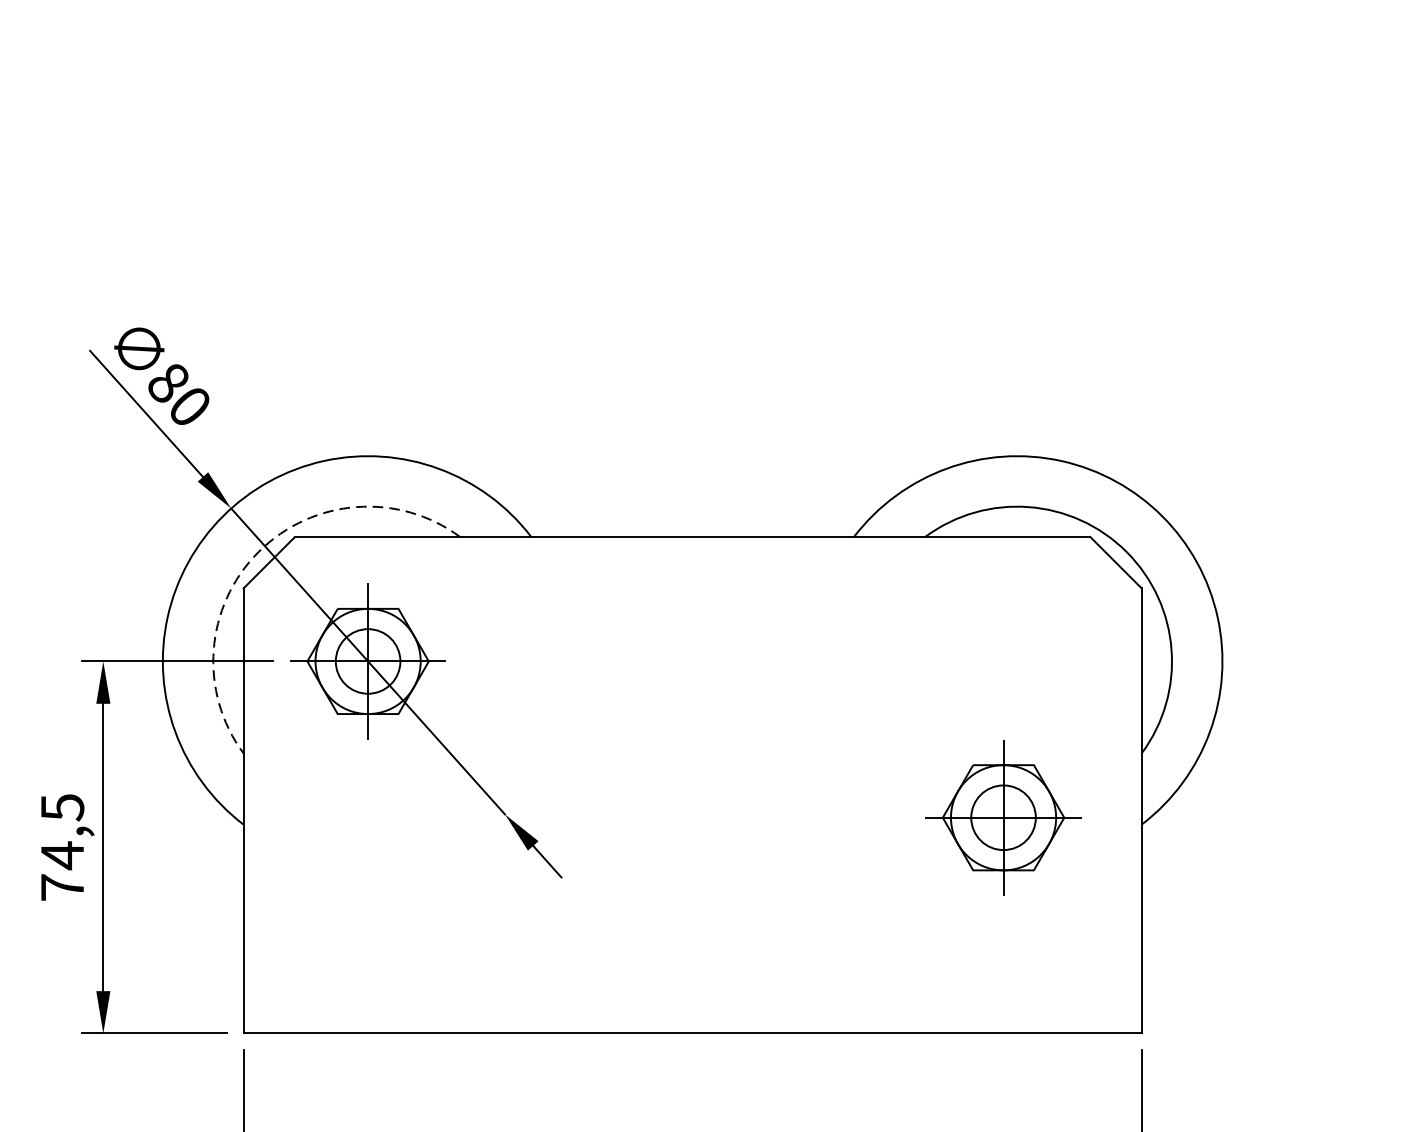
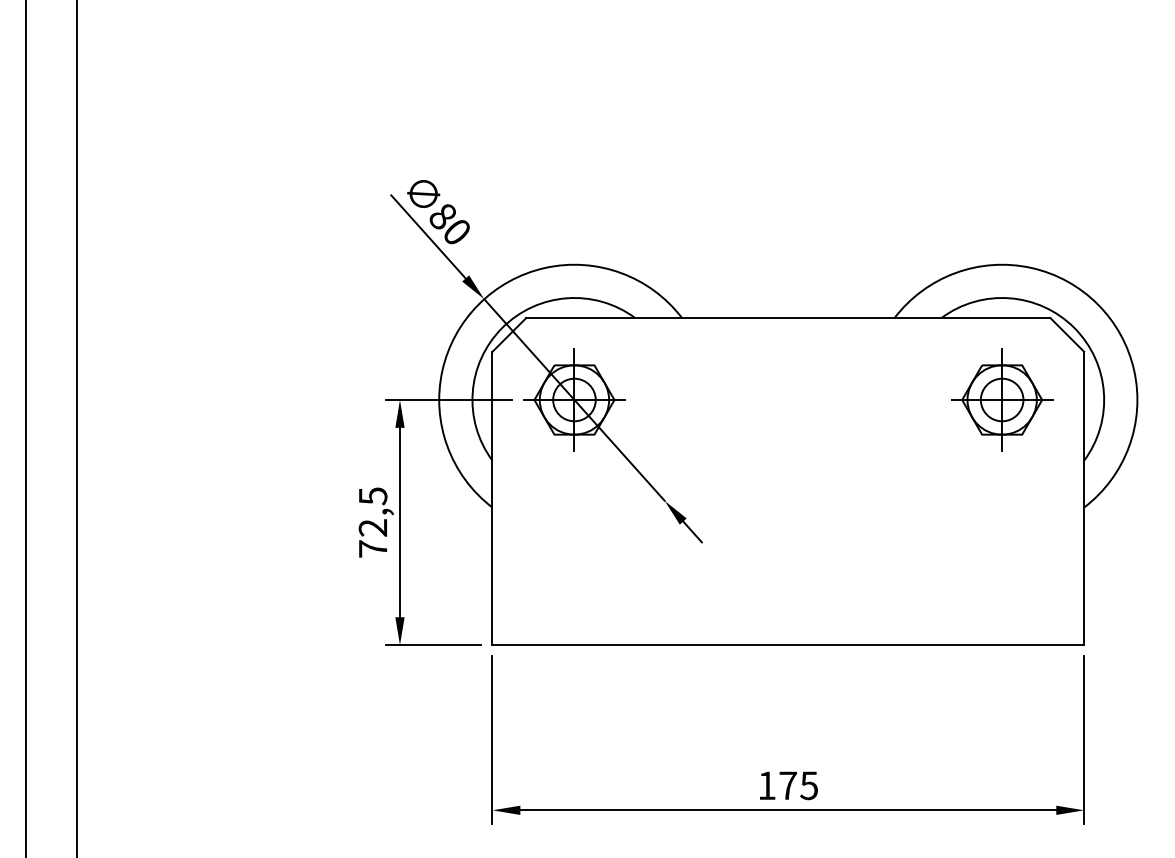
arc: (258, 551) -> (502, 327), dashed -> solid
part: (1004, 816) -> (1002, 399), moved
text: (61, 854) -> (372, 527), 74,5 -> 72,5

